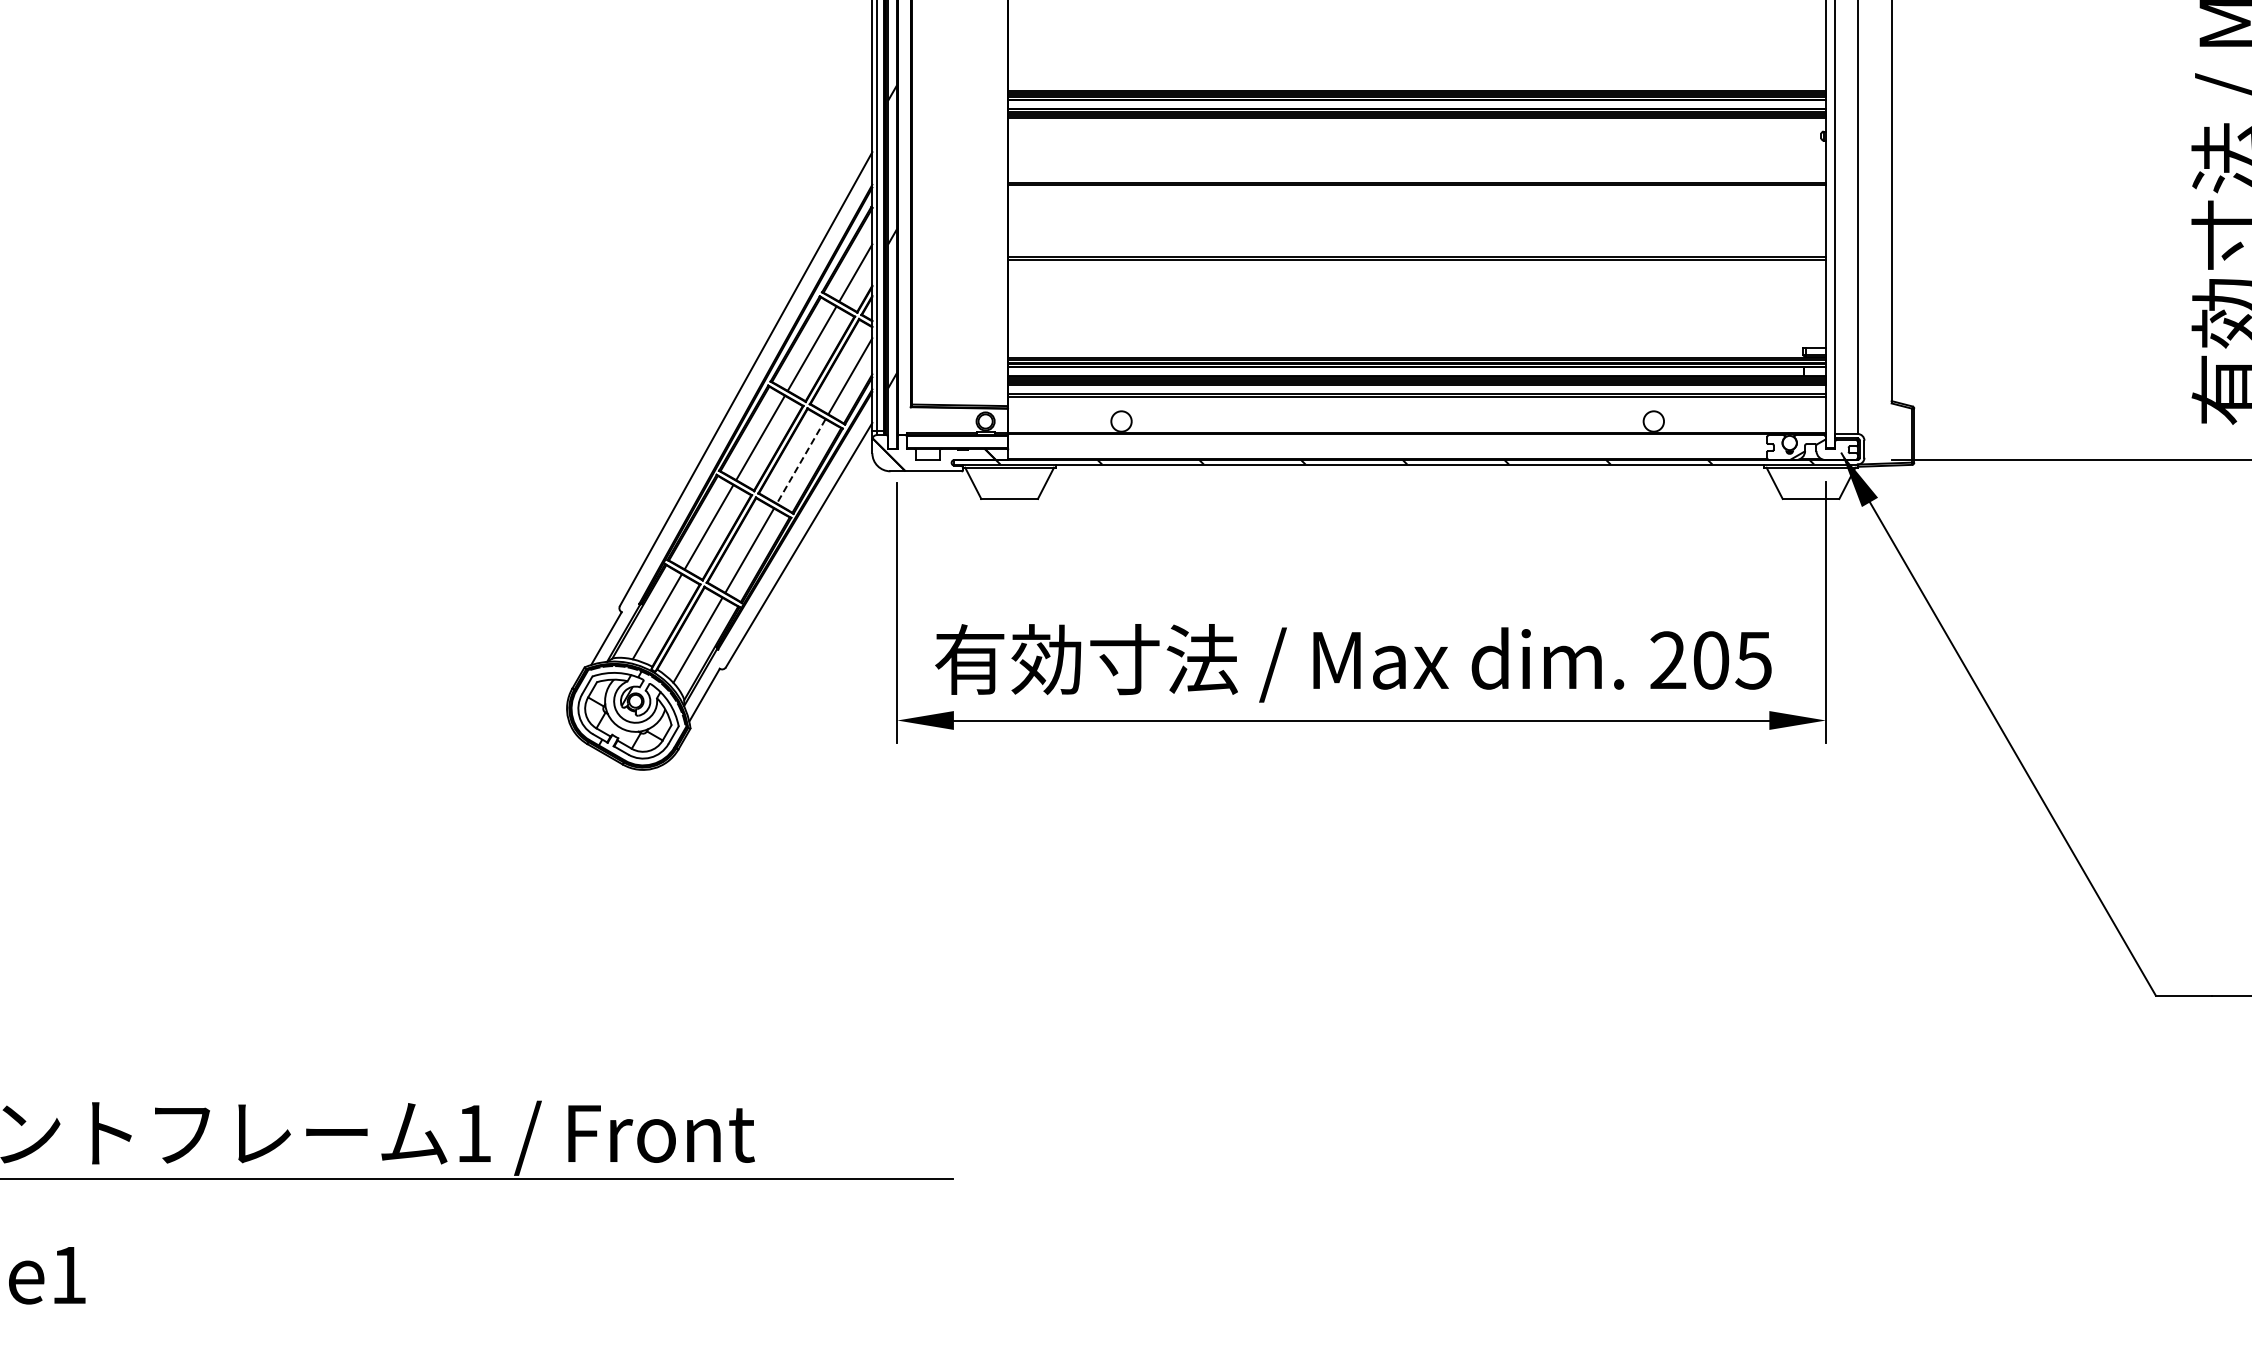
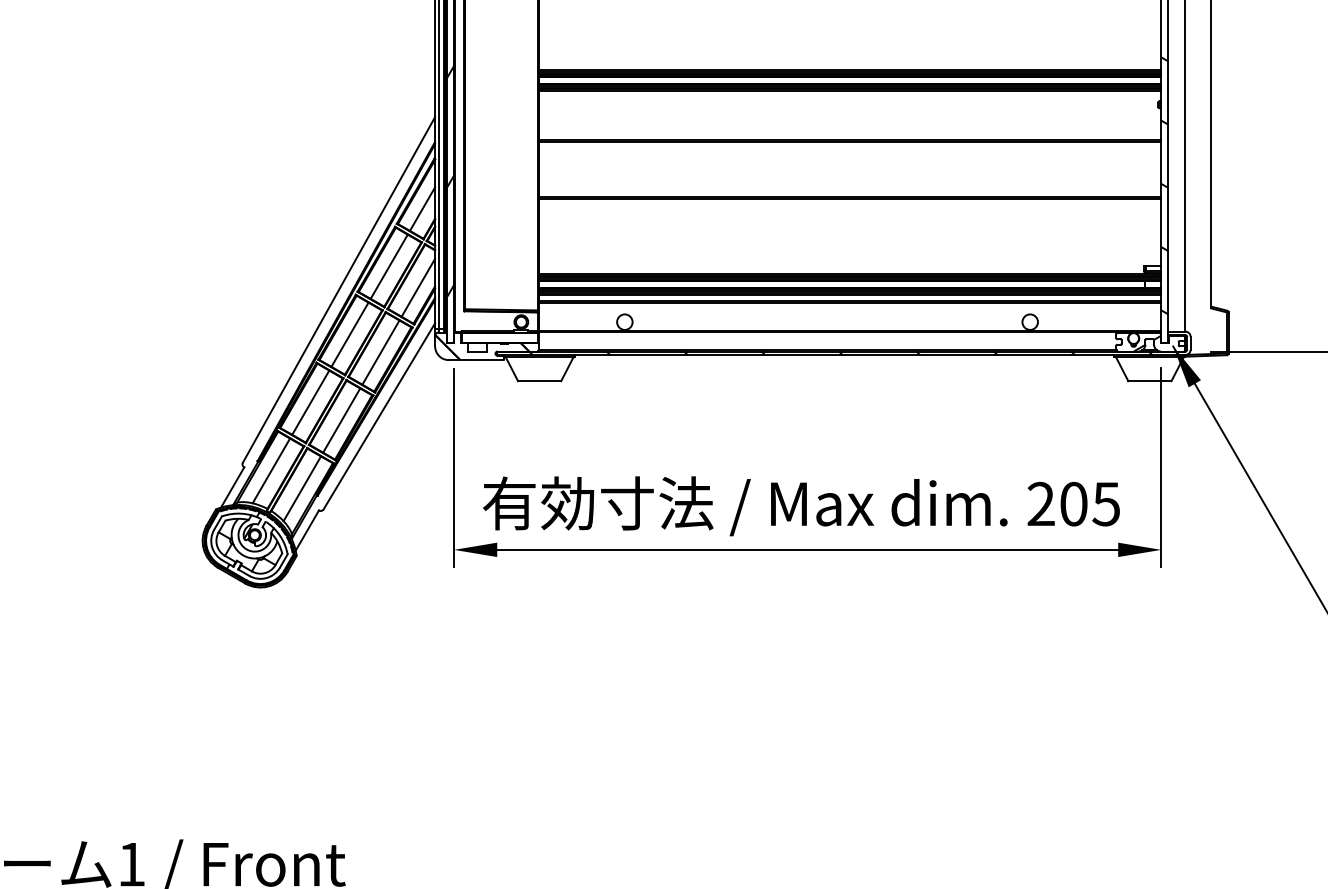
hatch: (1830, 242) -> (1164, 185), added
line: (801, 461) -> (381, 352), dashed -> solid

